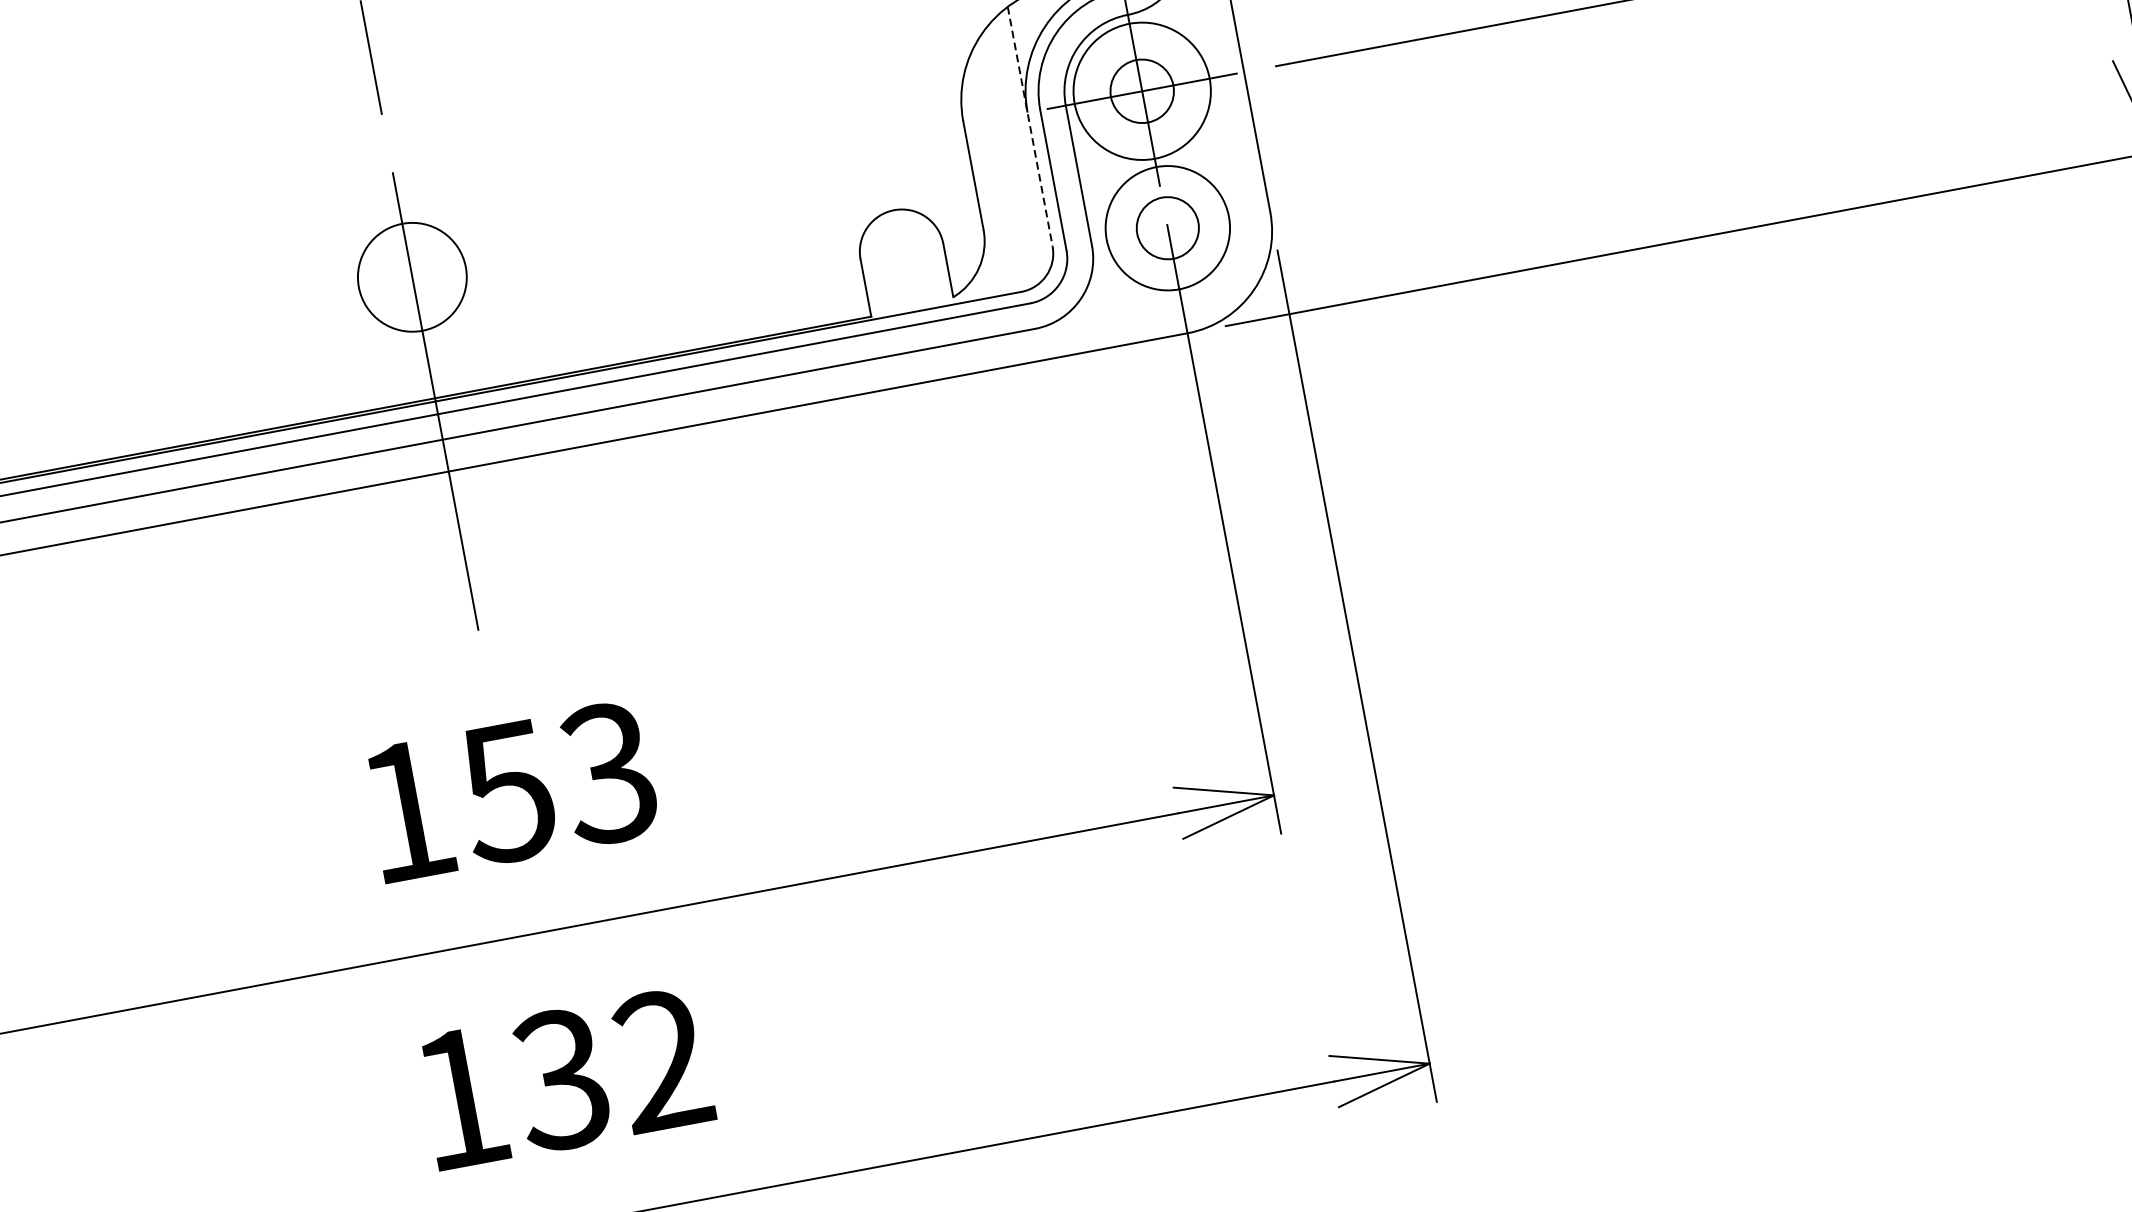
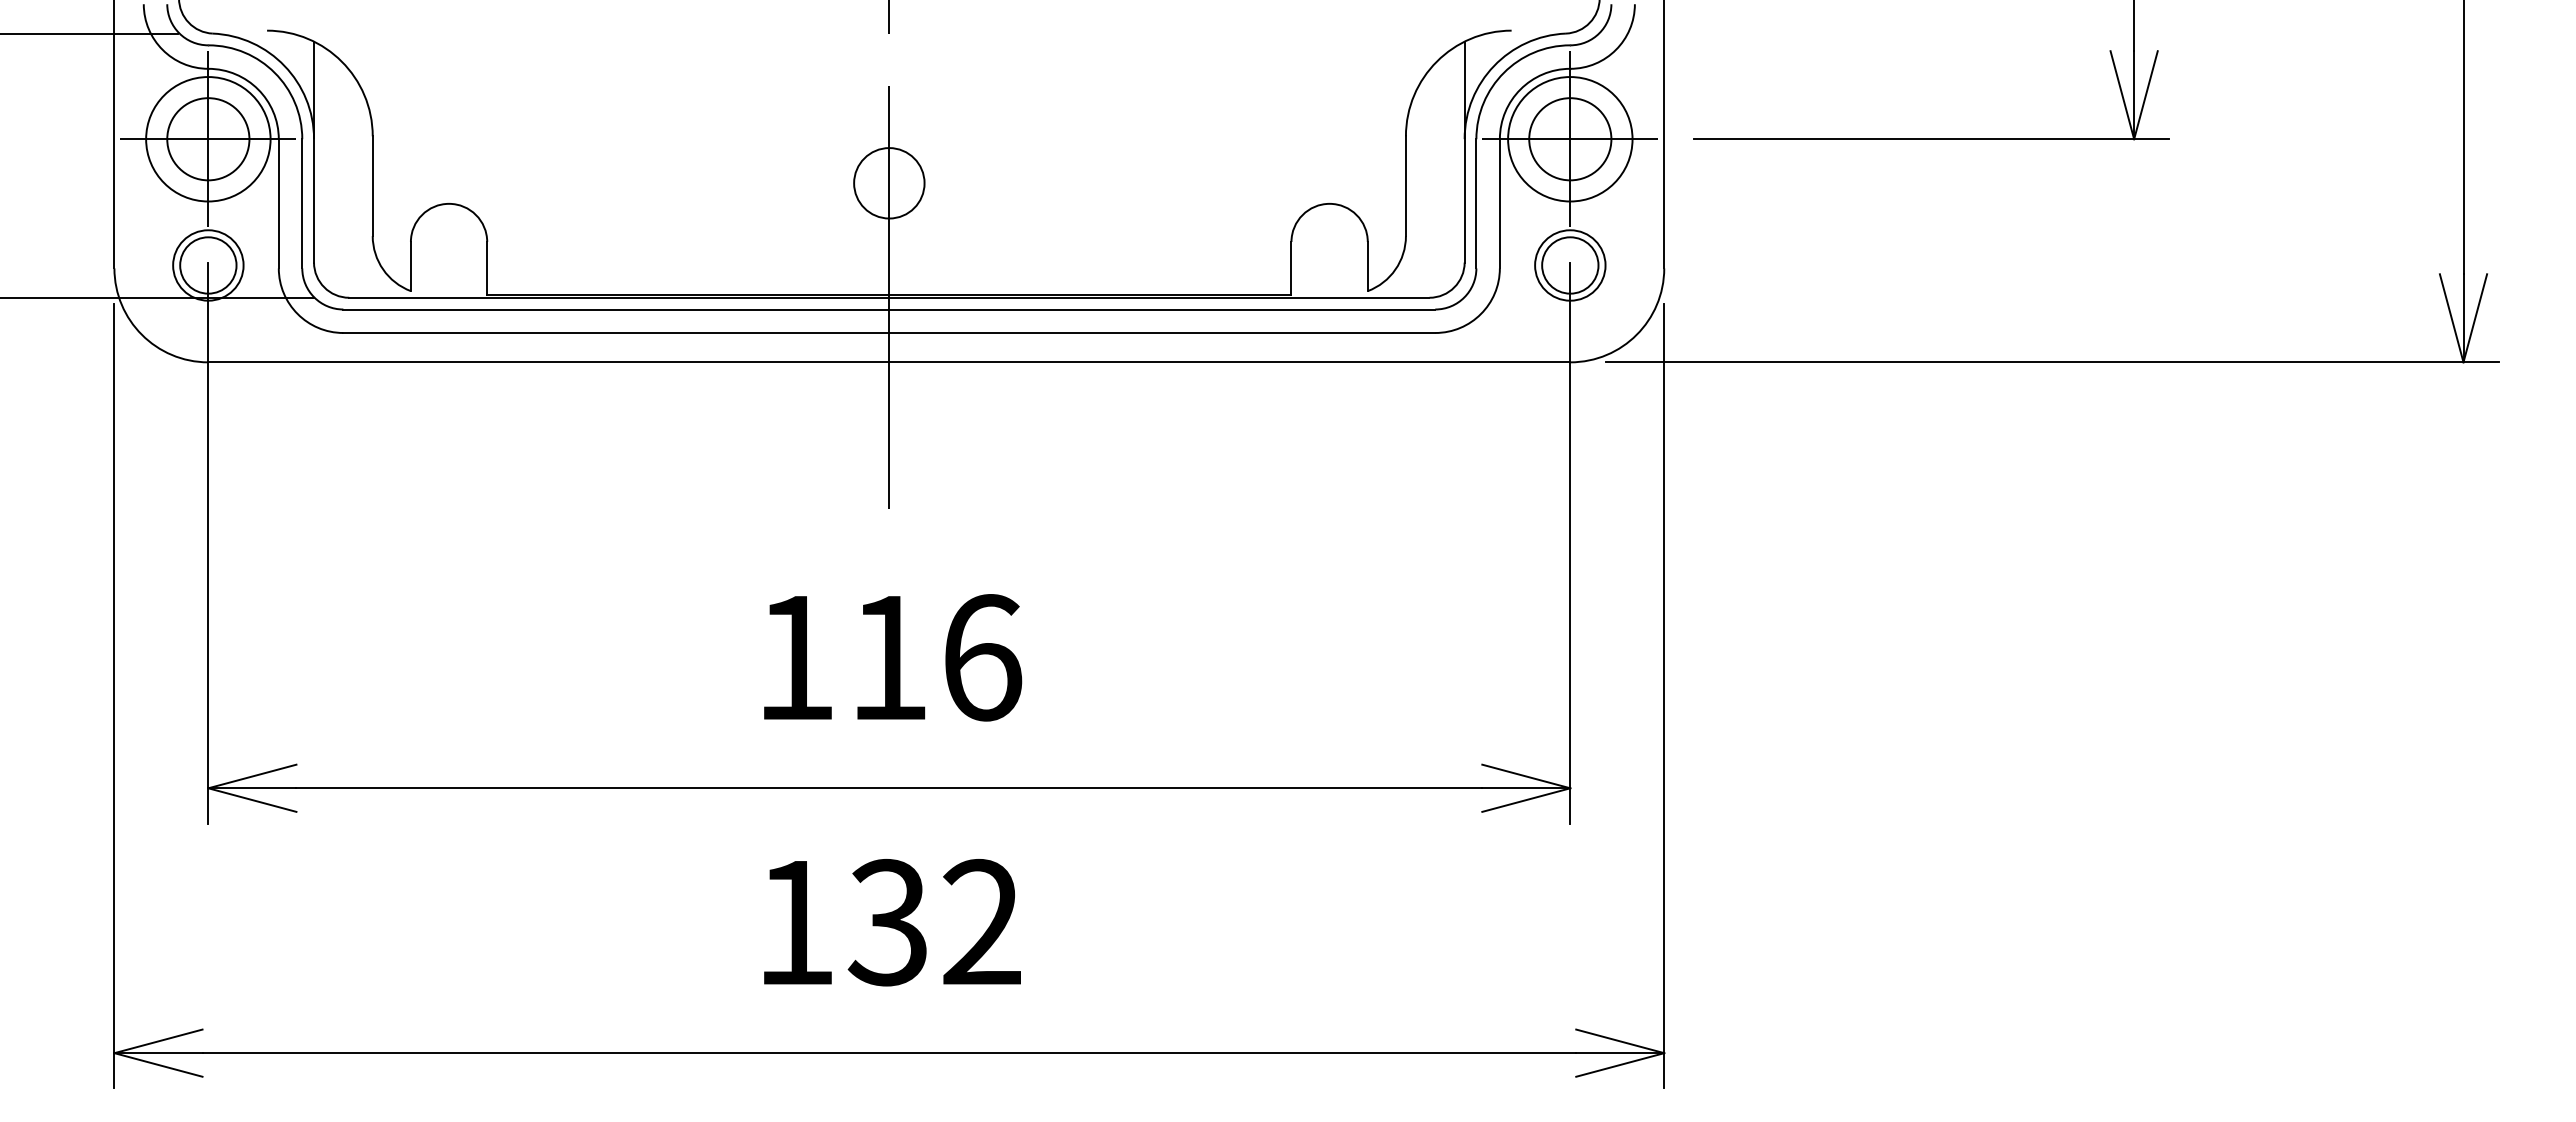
circle: (1142, 91) -> (1570, 139), size x1.43
line: (1030, 127) -> (1464, 152), dashed -> solid
circle: (1168, 228) -> (1570, 265), size x0.62
circle: (412, 277) -> (889, 183), size x0.71
text: (557, 782) -> (934, 657), 153 -> 116

